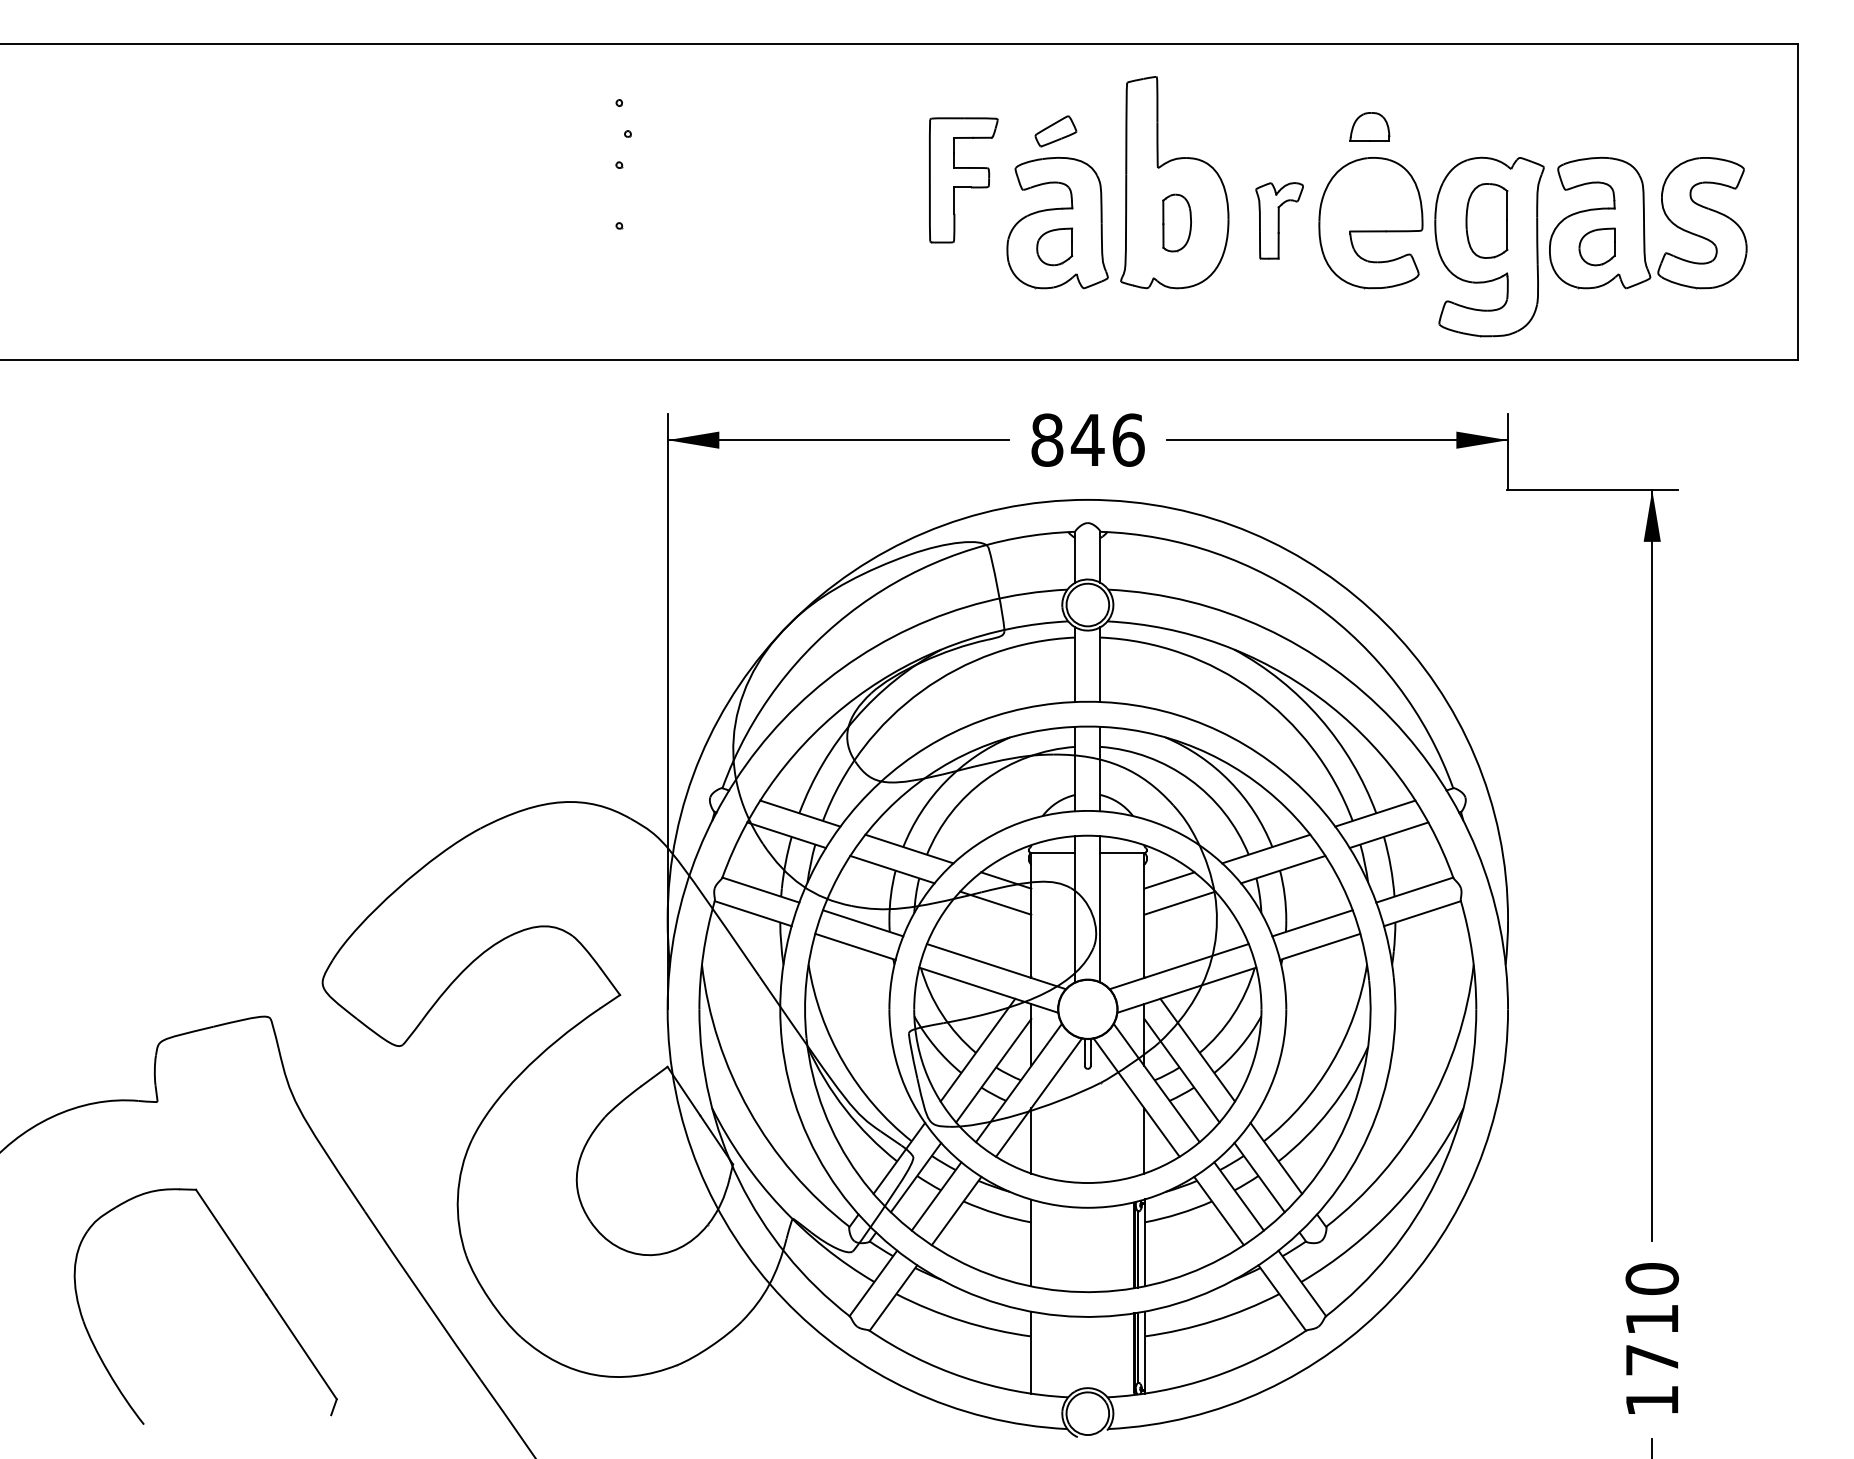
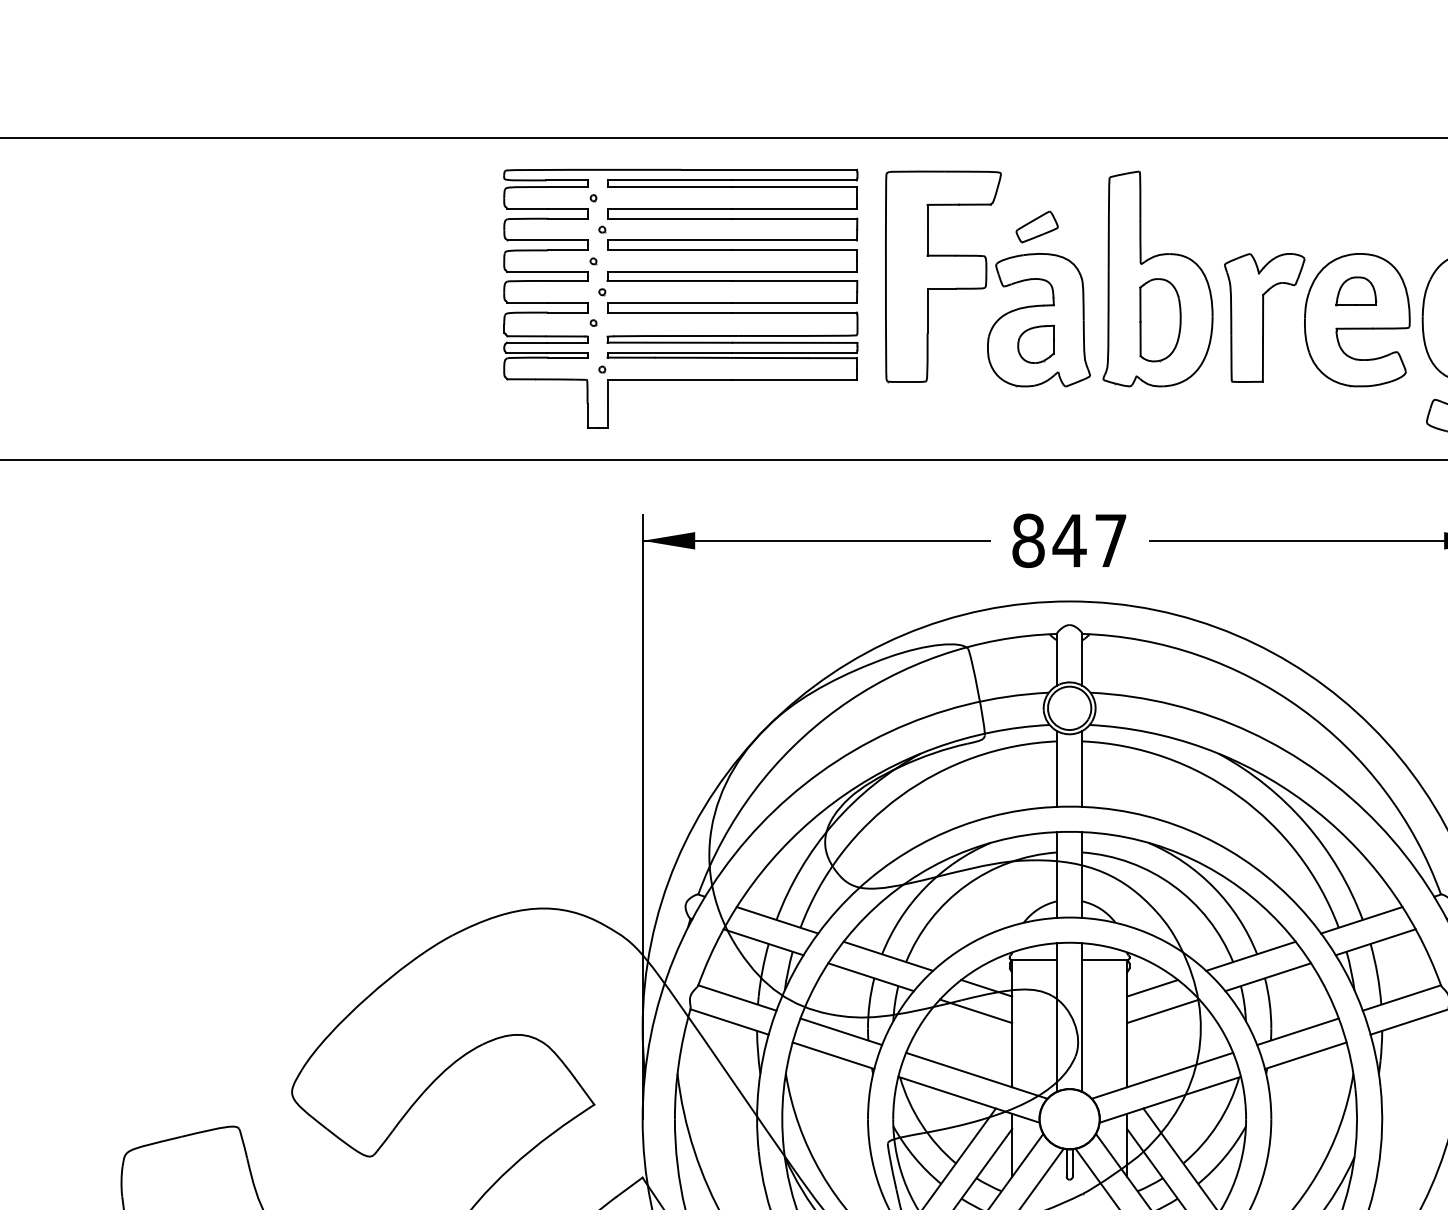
part: (1369, 126) -> (1355, 291), moved
part: (963, 180) -> (943, 276), size x1.67
part: (704, 201) -> (680, 298), added
part: (1279, 220) -> (1264, 317), size x1.67
part: (1176, 222) -> (1159, 319), size x1.43
text: (1128, 439) -> (1110, 540), 846 -> 847

